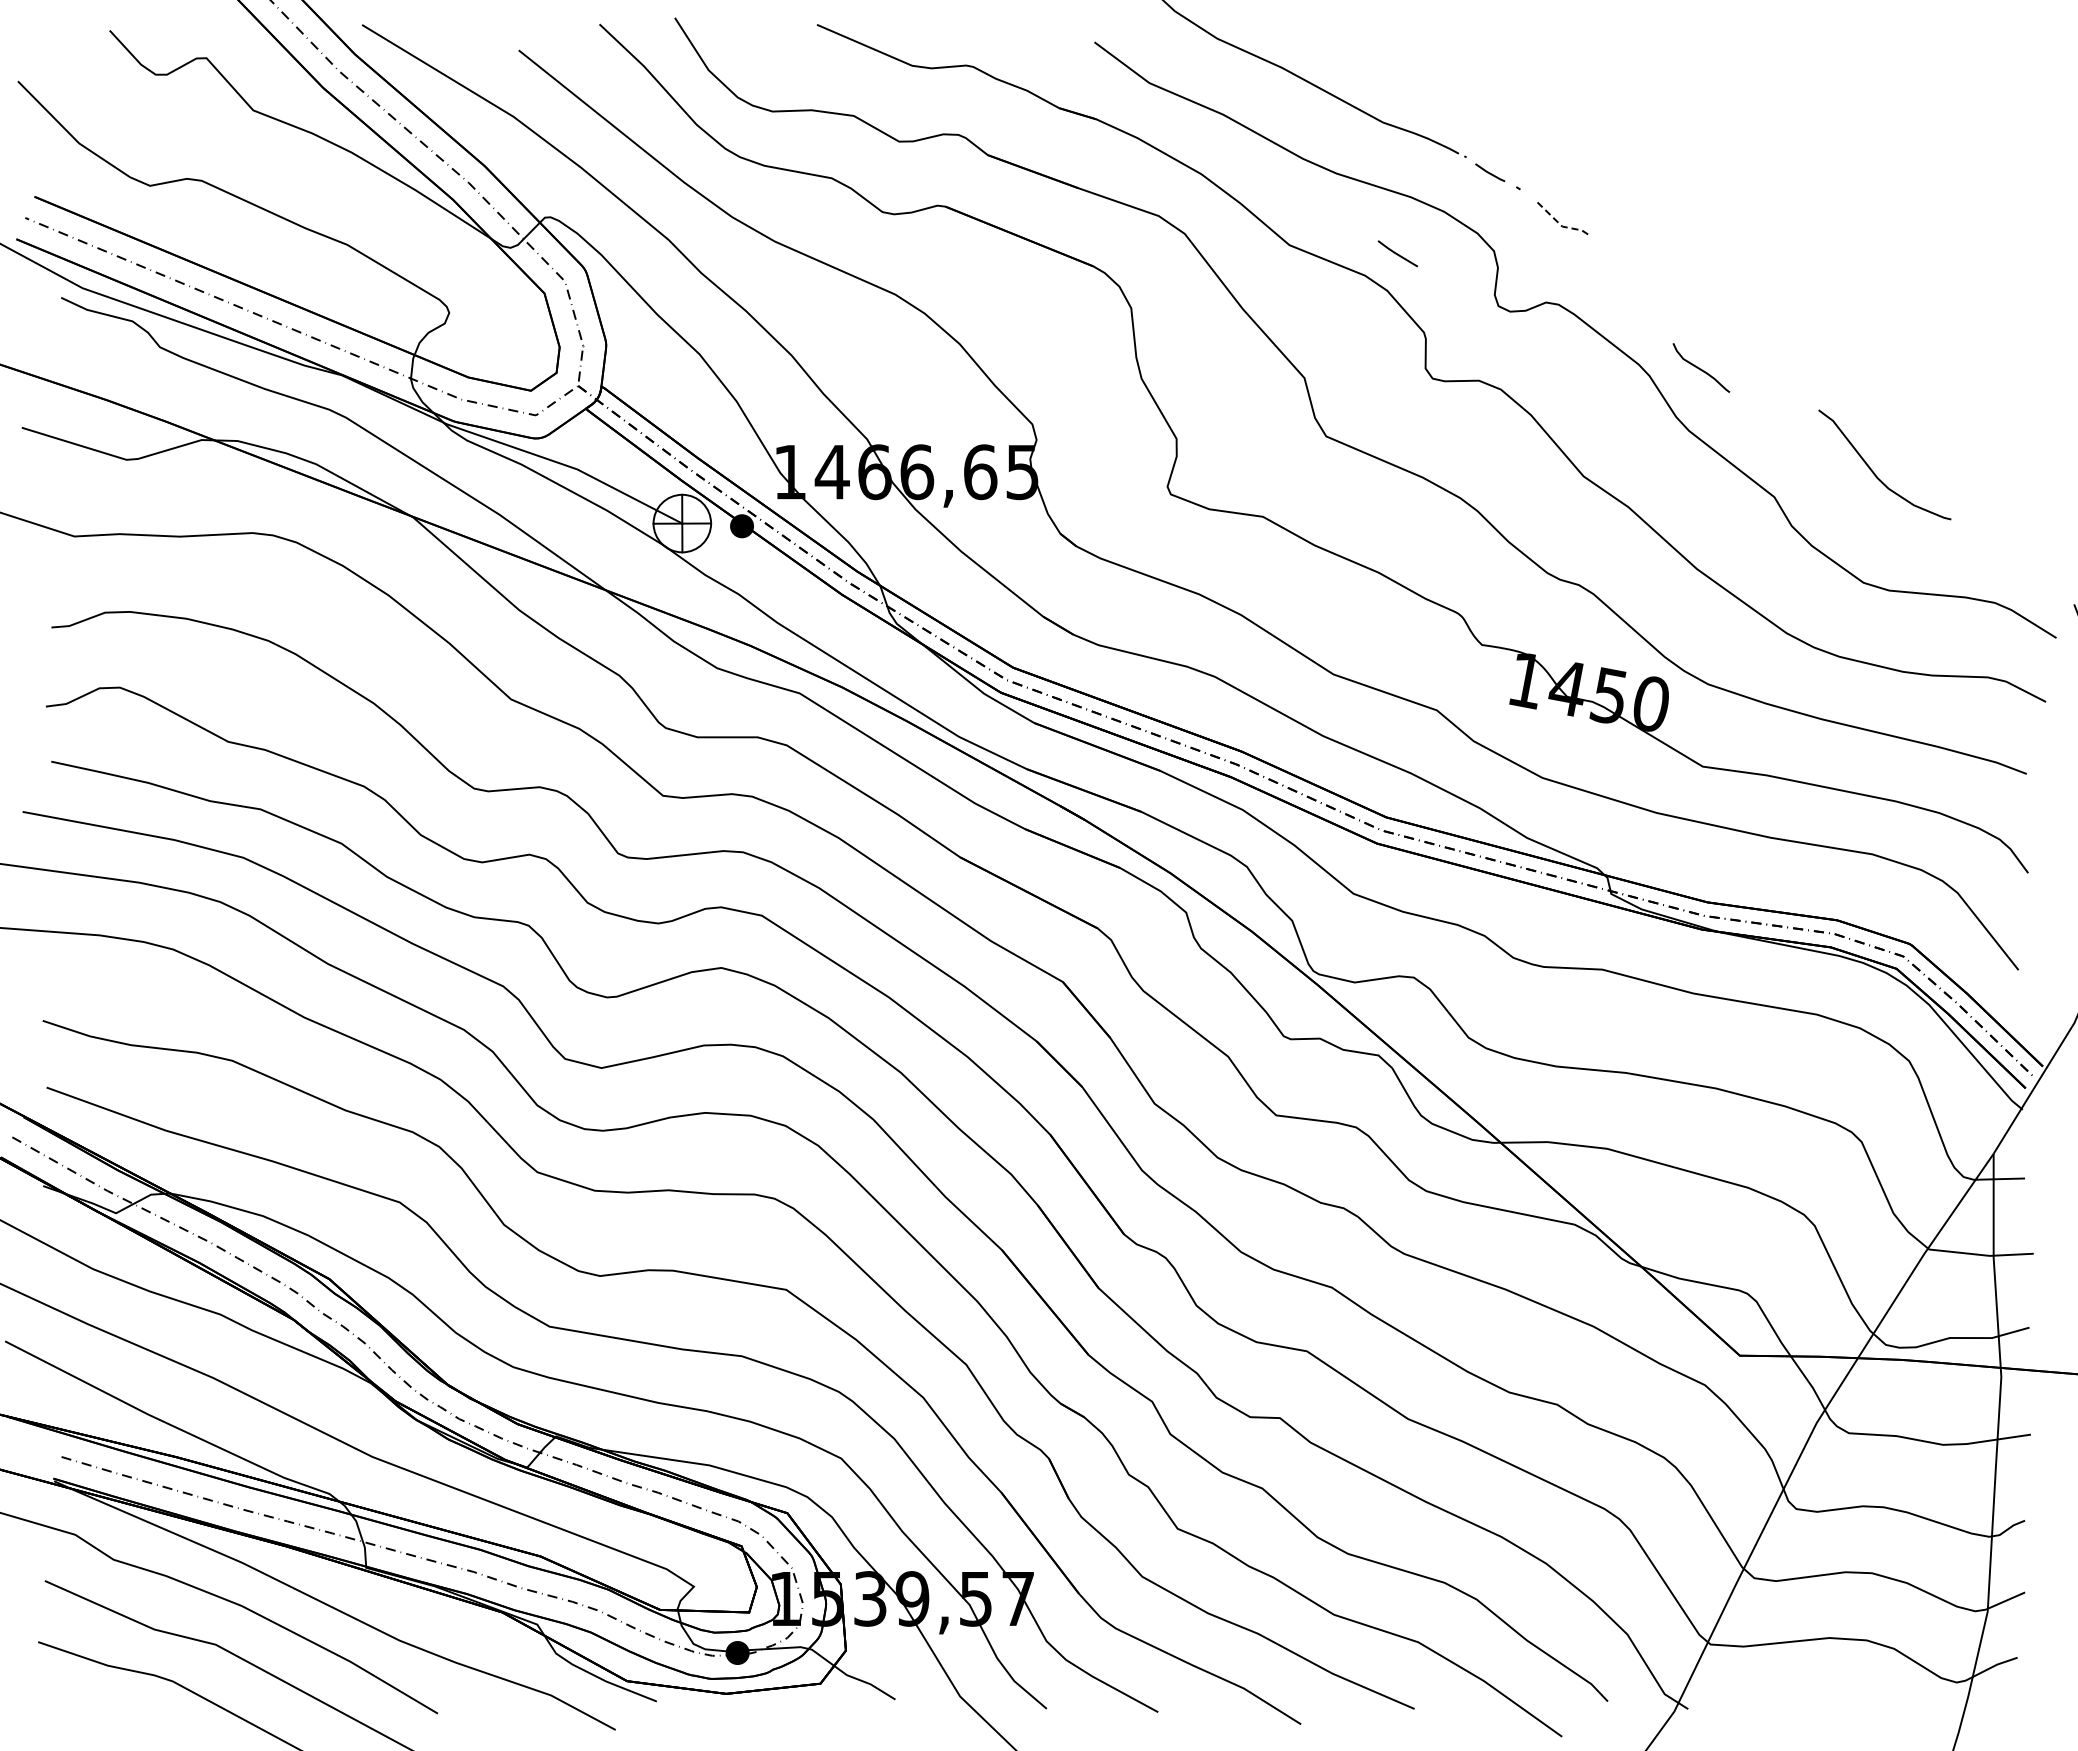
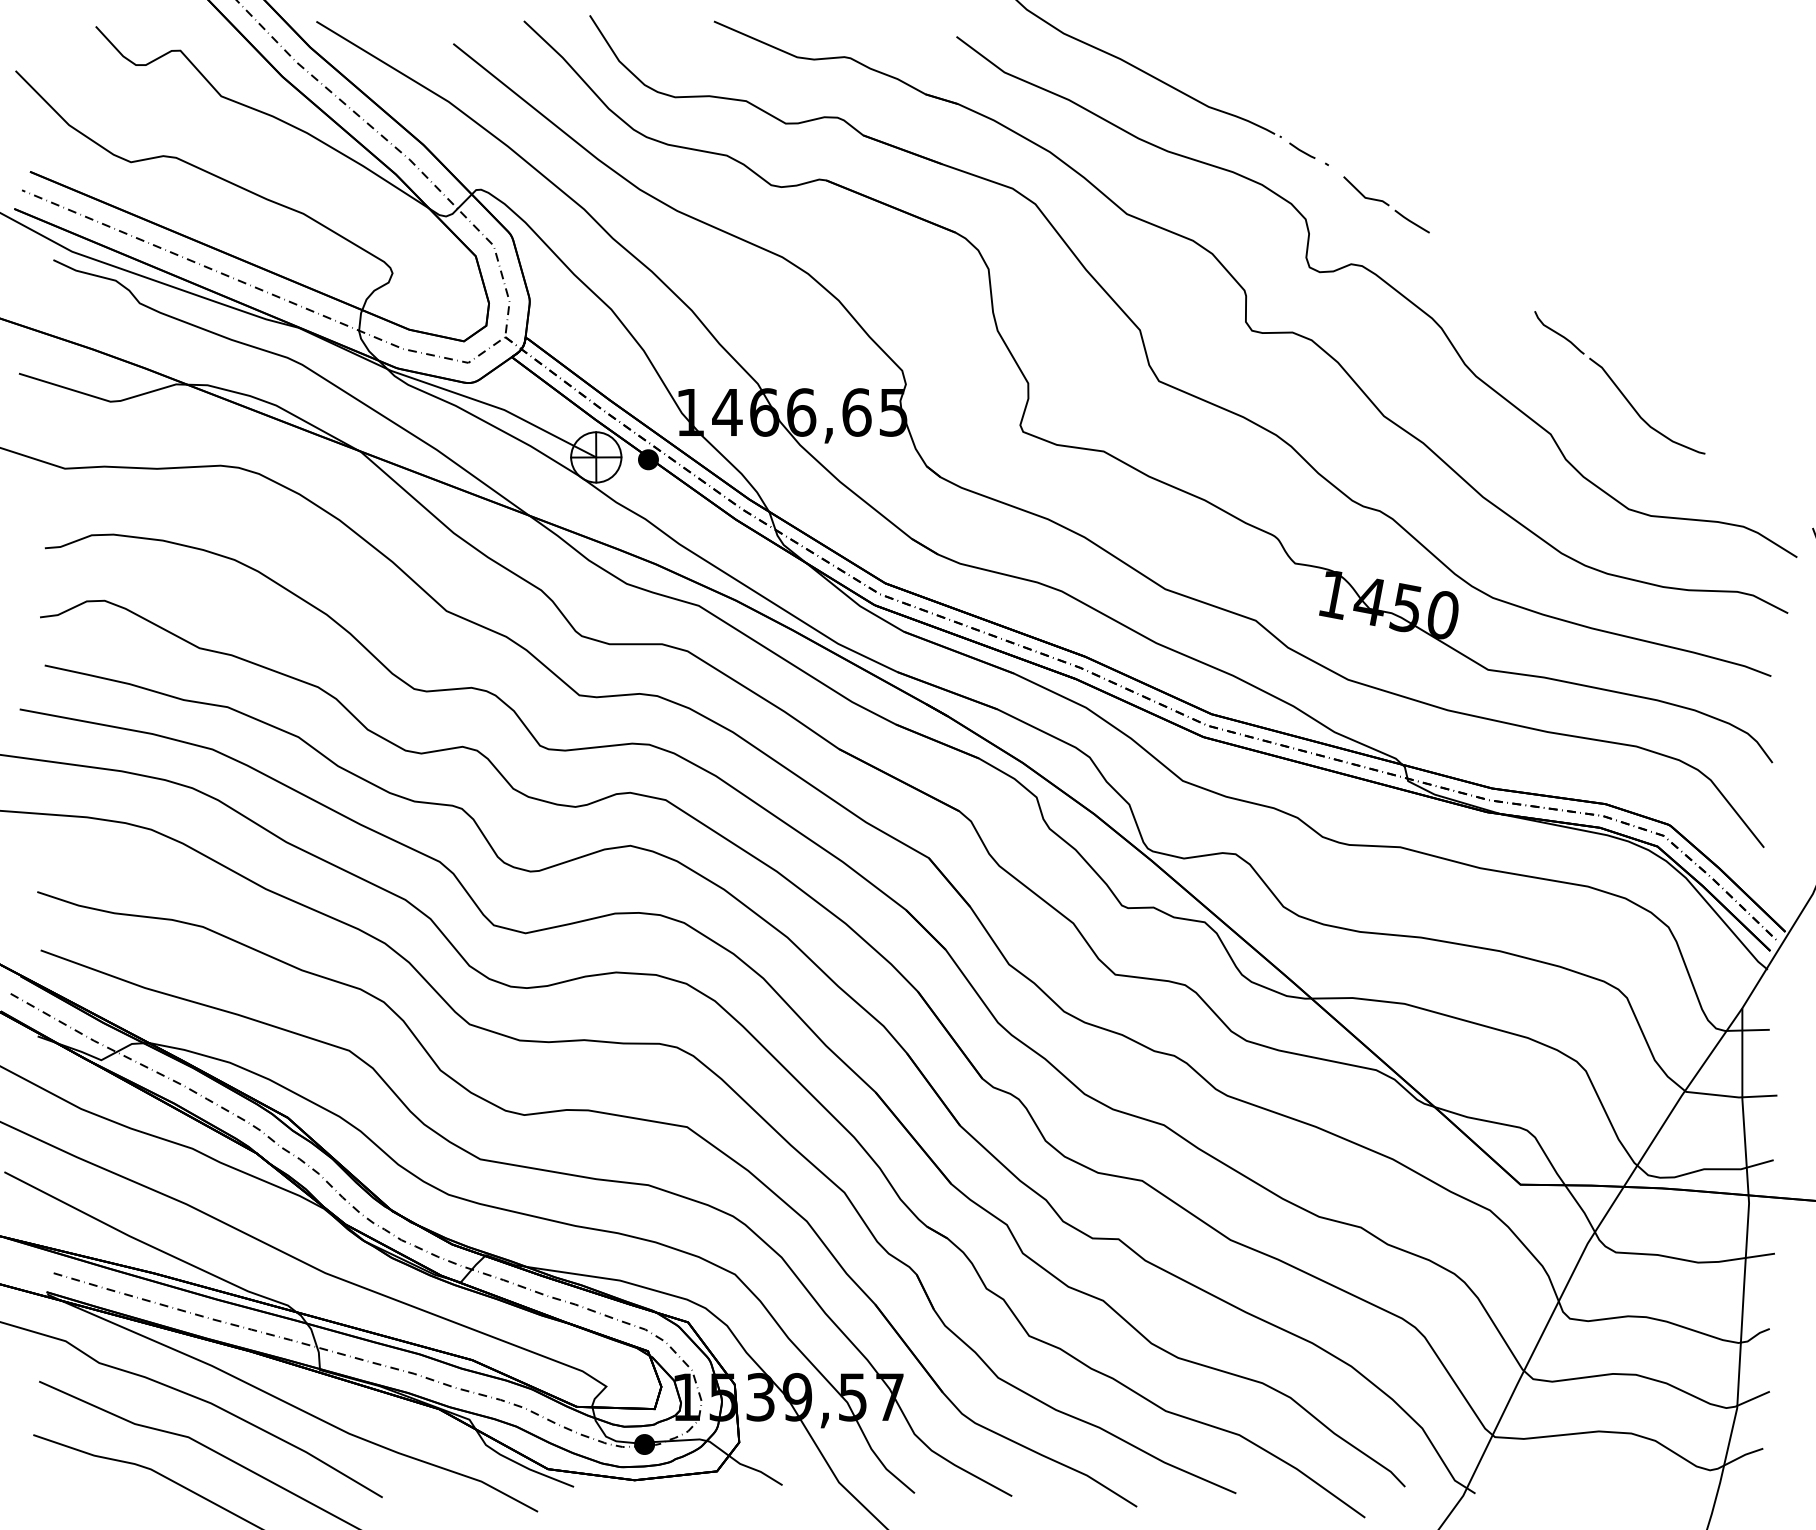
line: (1561, 225) -> (1364, 196), dashed -> solid
line: (1397, 253) -> (1411, 221), moved
curve: (1701, 368) -> (1559, 333), moved

